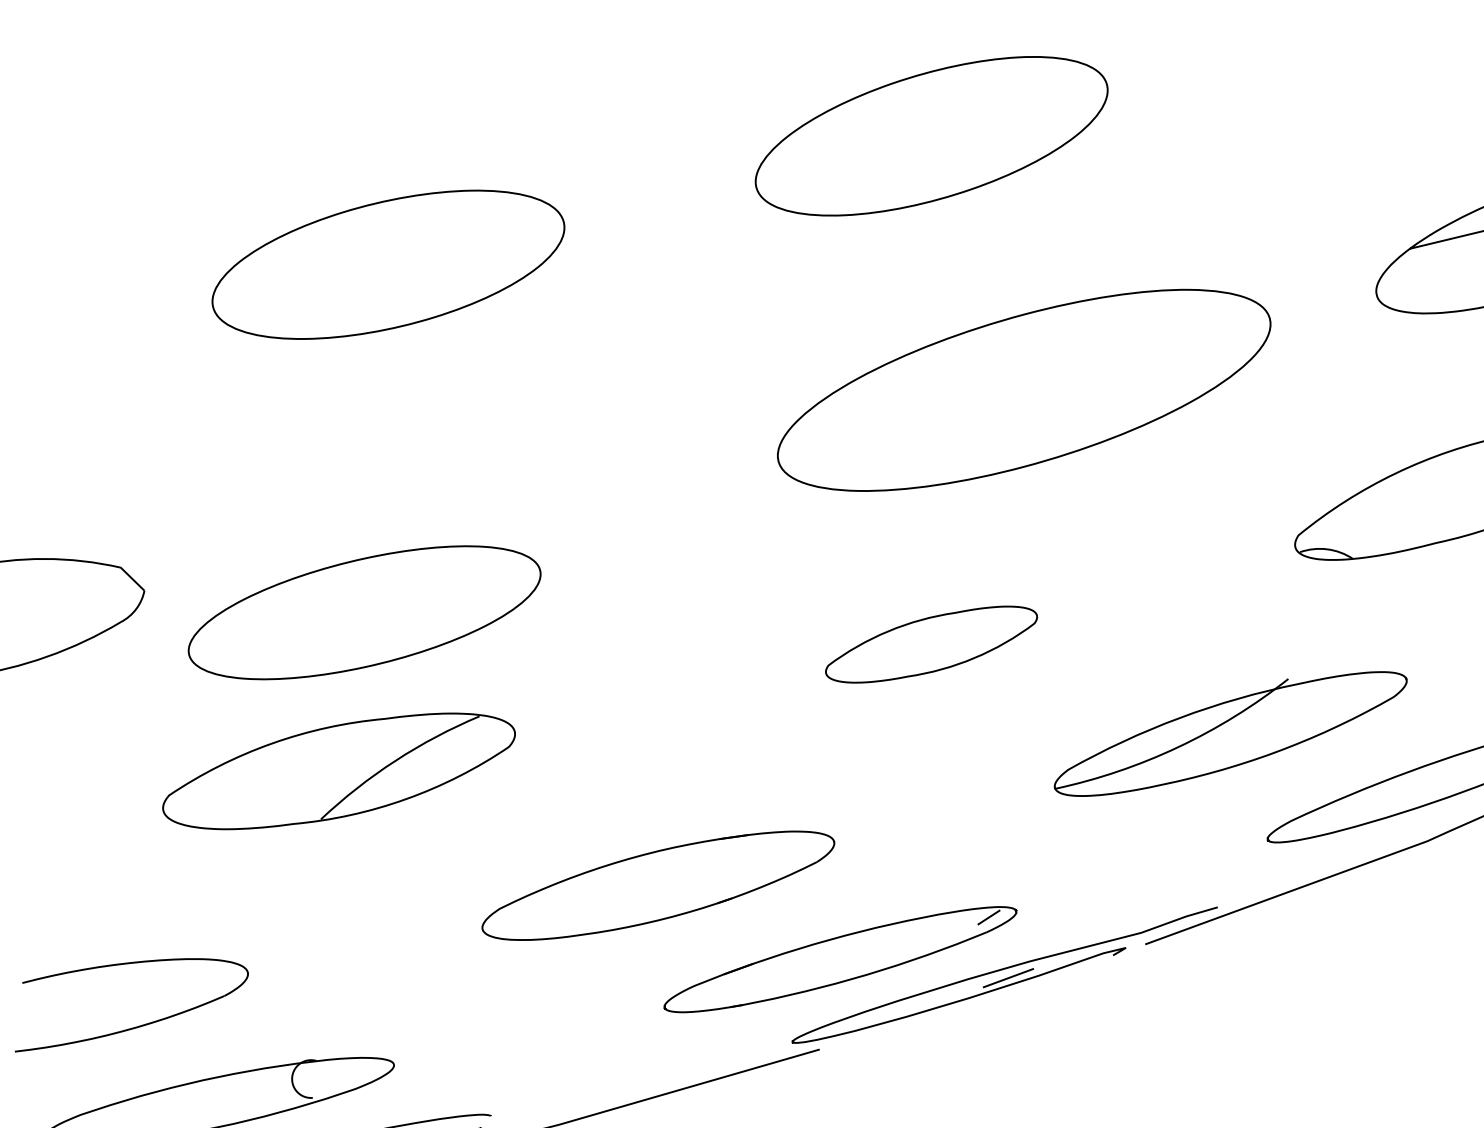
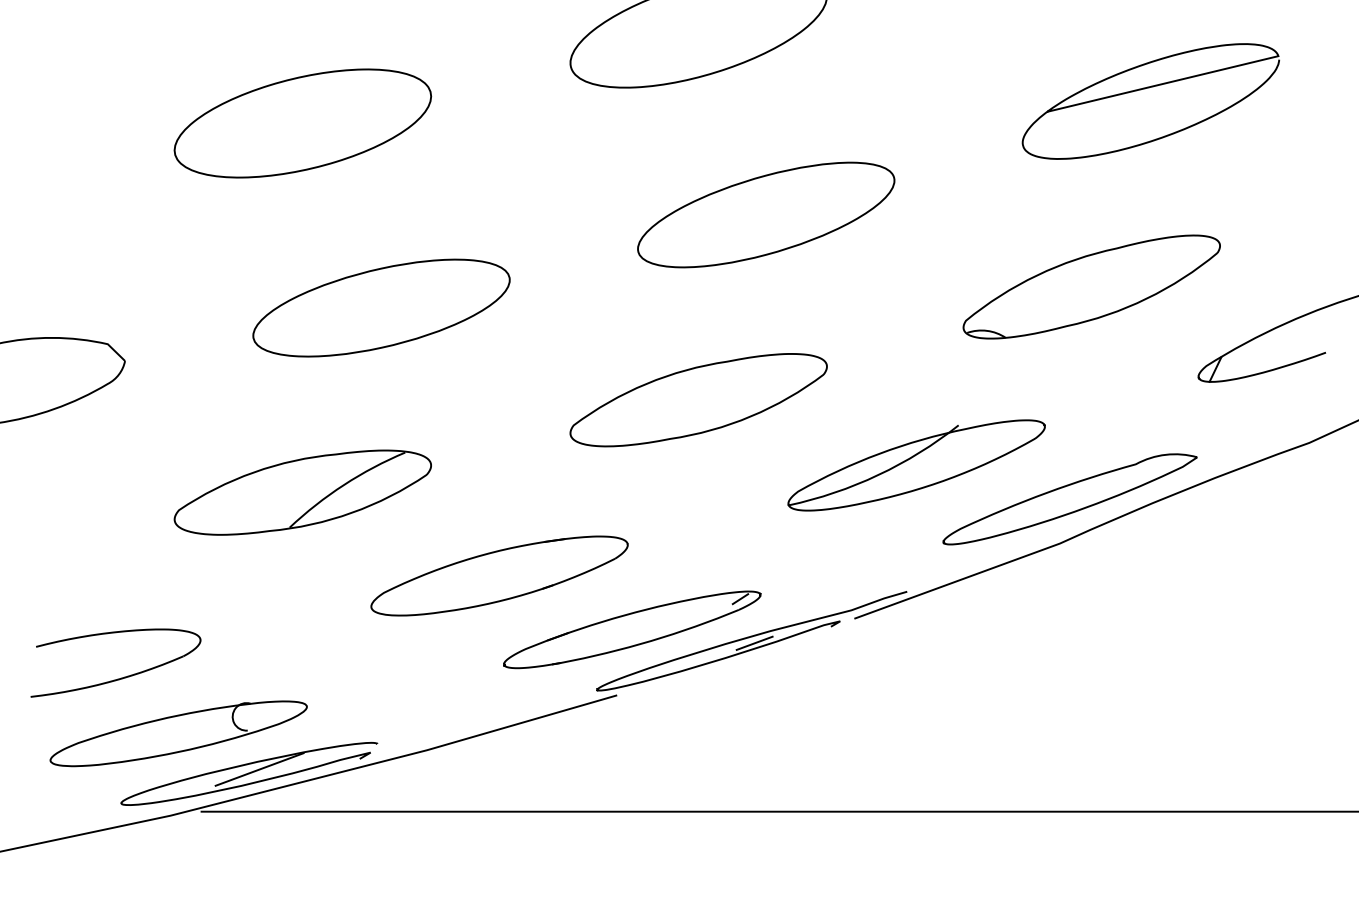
part: (1024, 389) -> (766, 214), size x0.71
part: (364, 611) -> (381, 307), moved
part: (931, 644) -> (698, 400), size x1.67
part: (338, 771) -> (302, 492), moved

